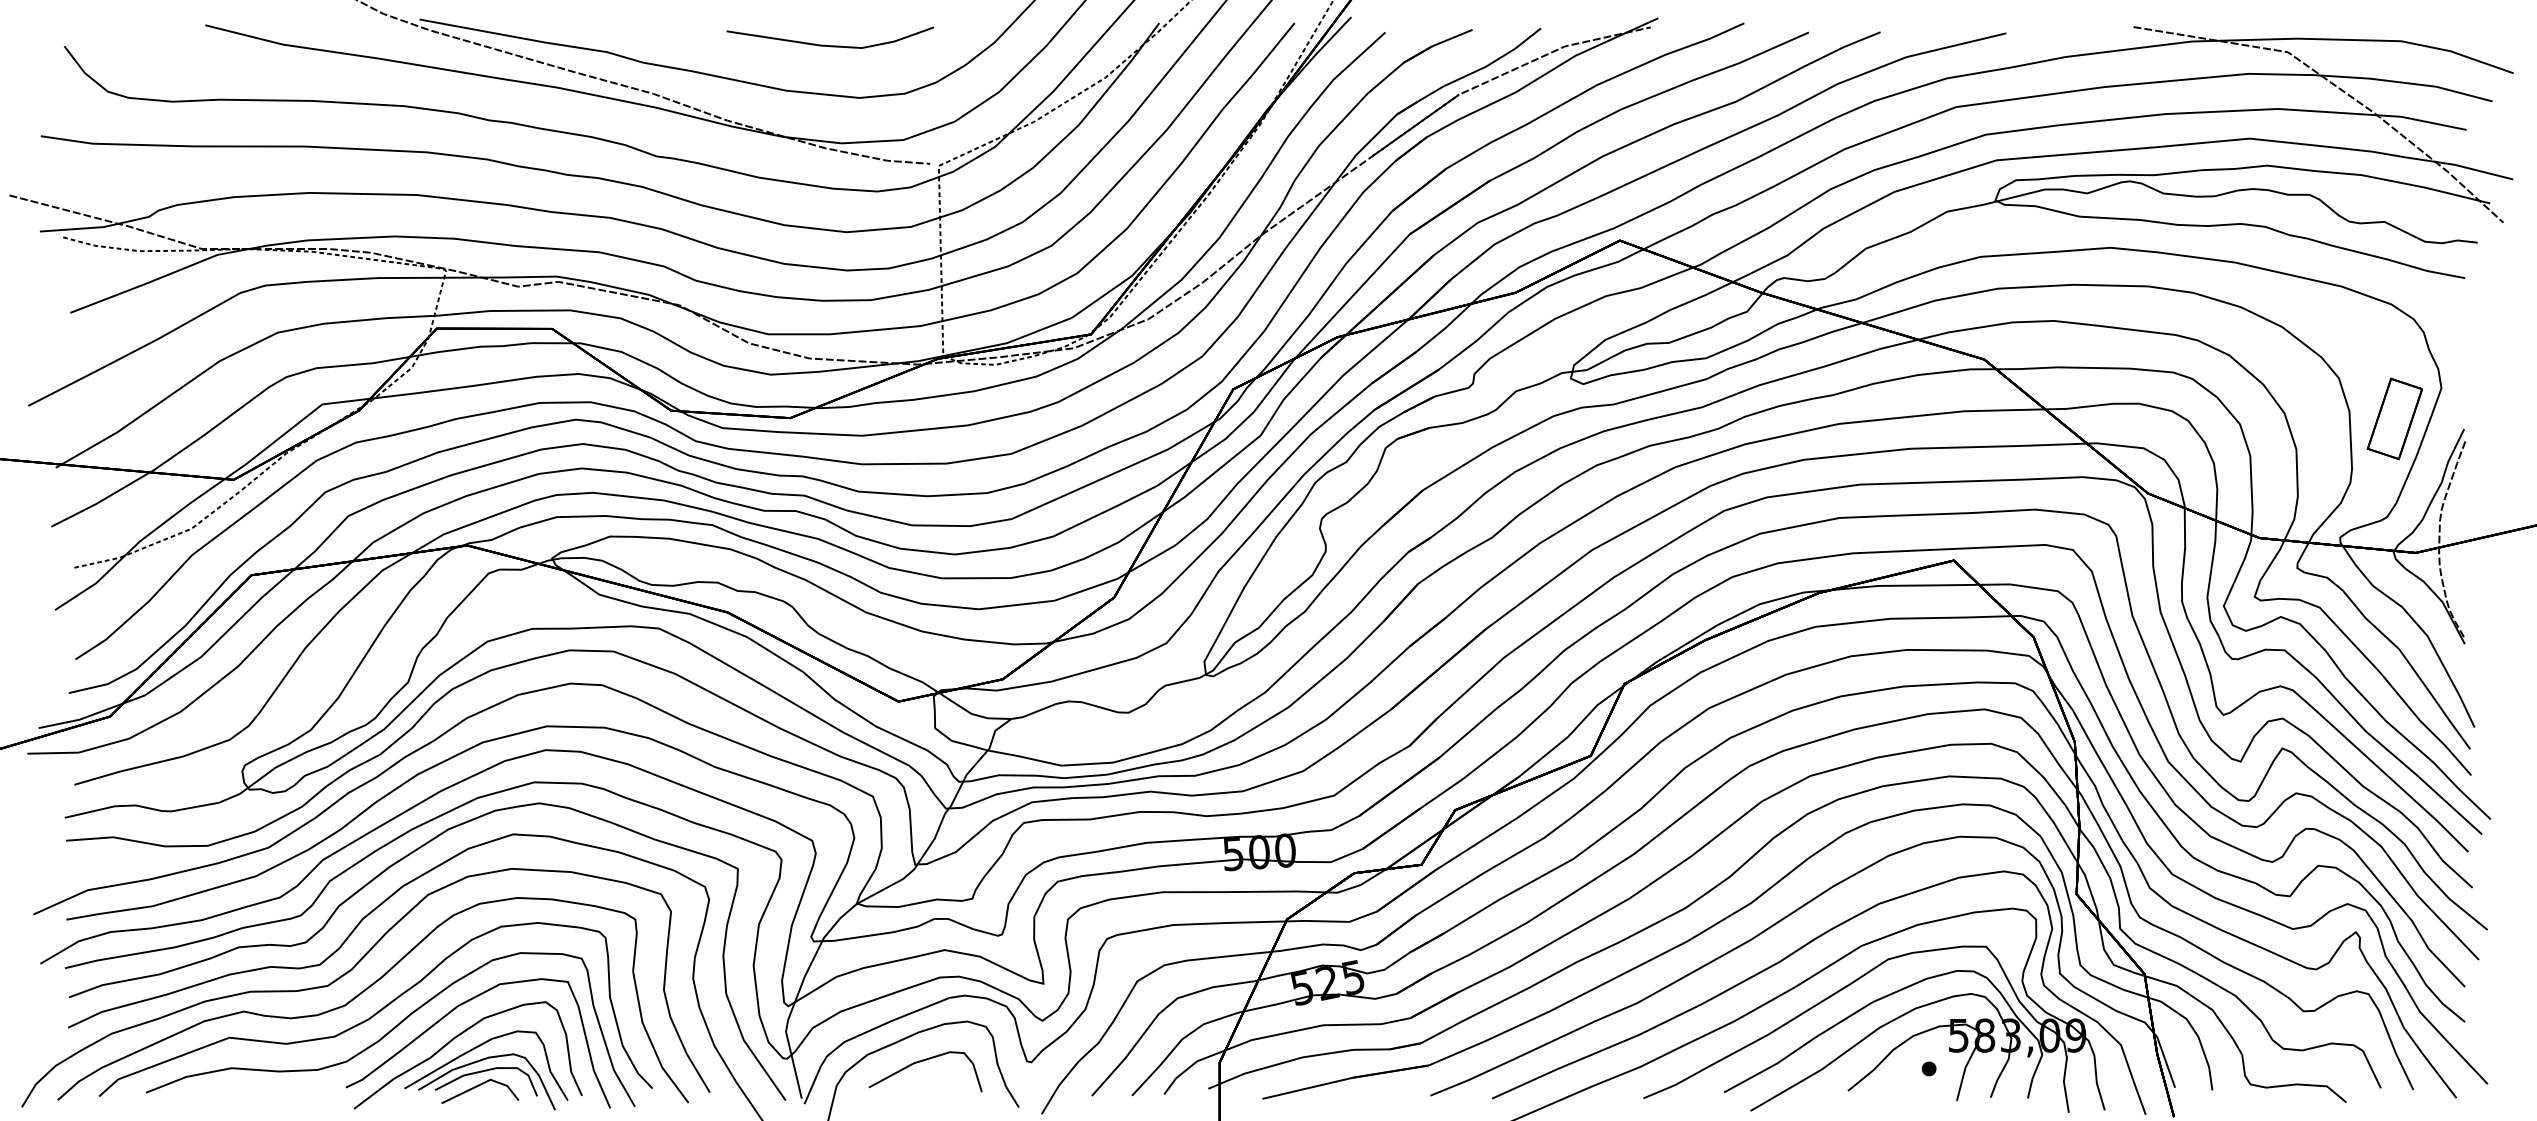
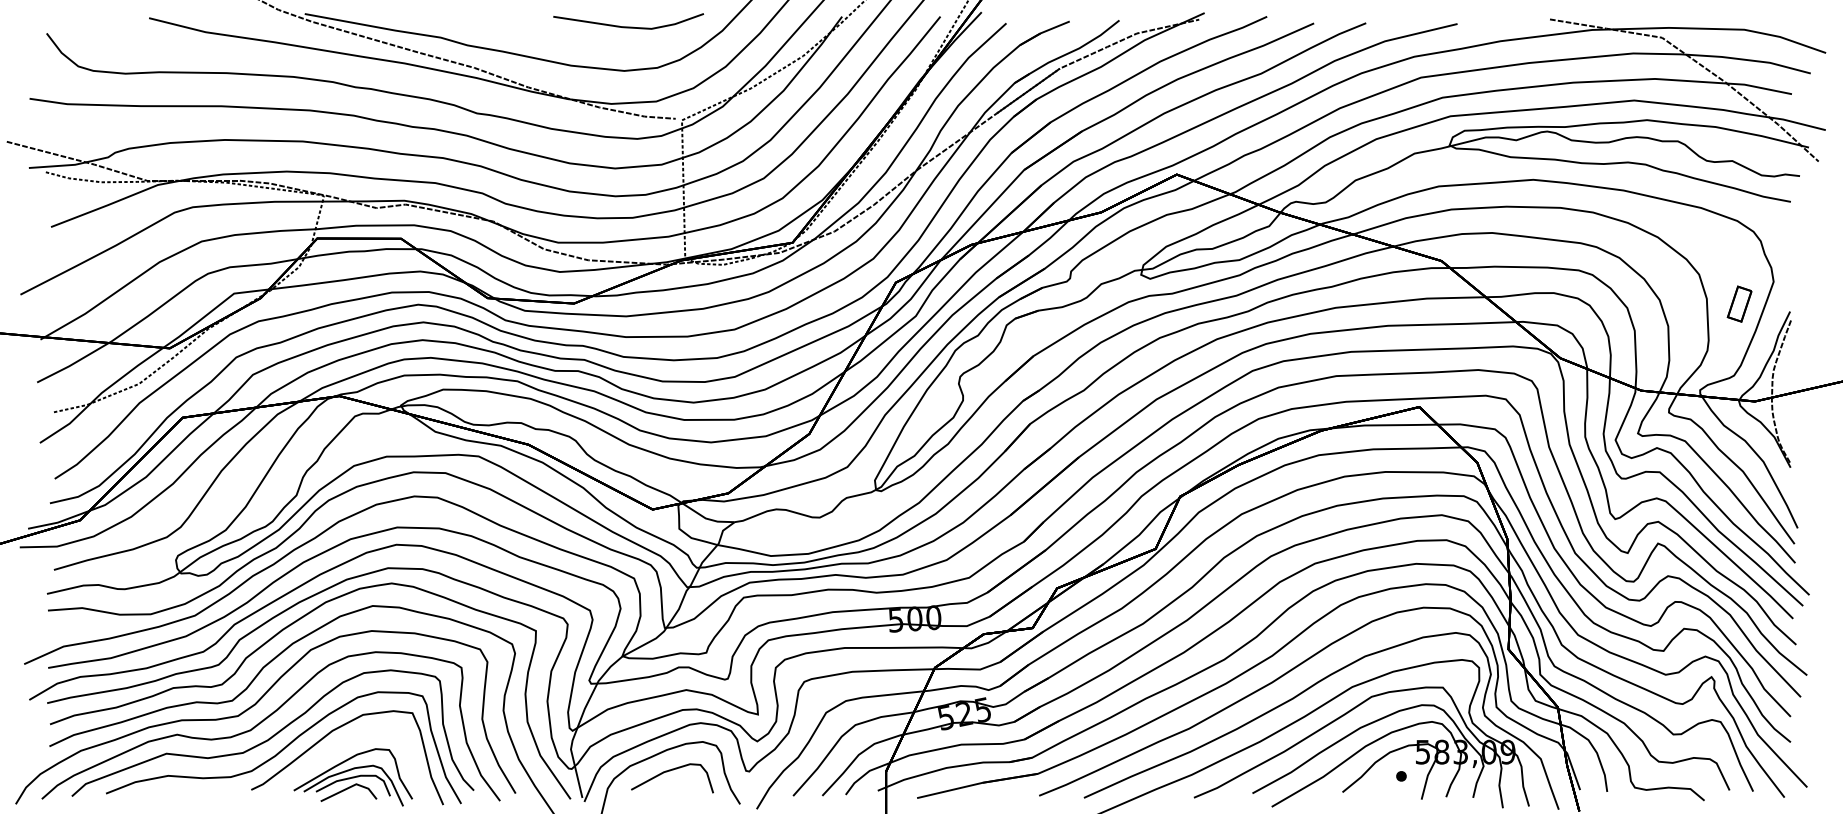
line: (829, 45) -> (627, 27), moved
part: (2394, 418) -> (1739, 303), size x0.6
curve: (453, 1040) -> (329, 755), removed

